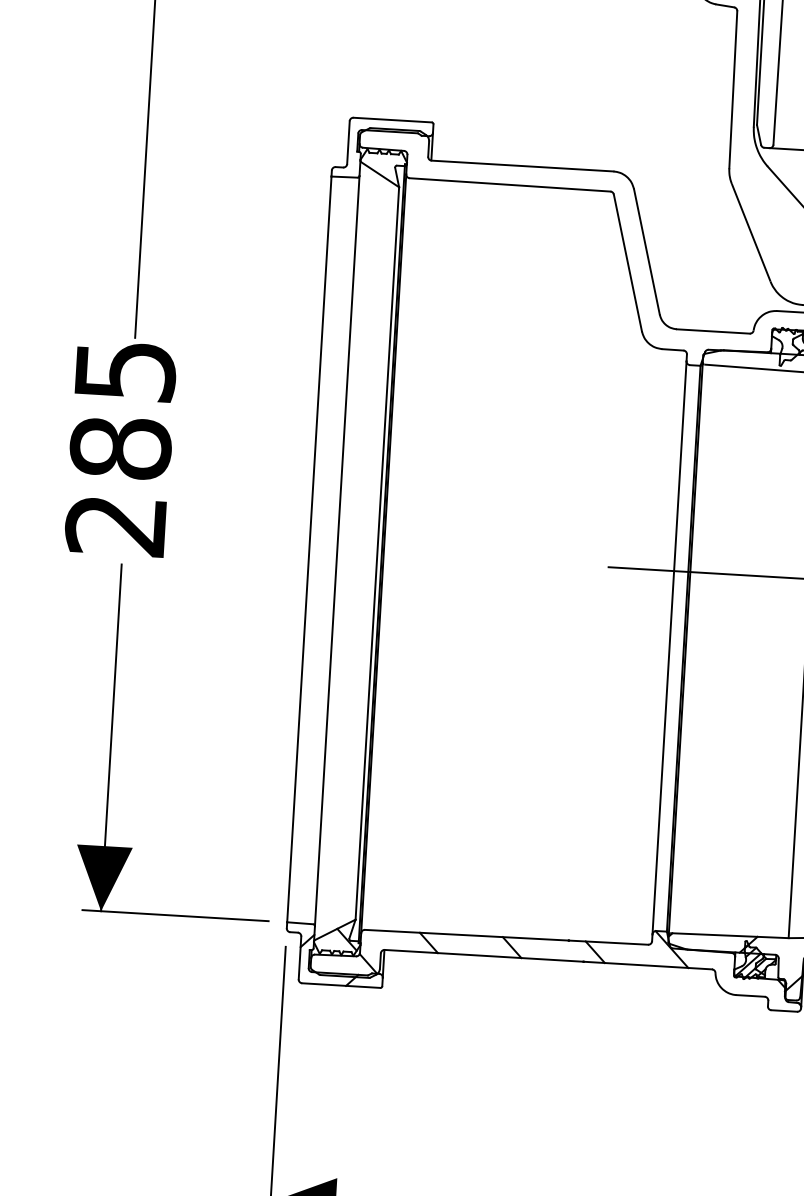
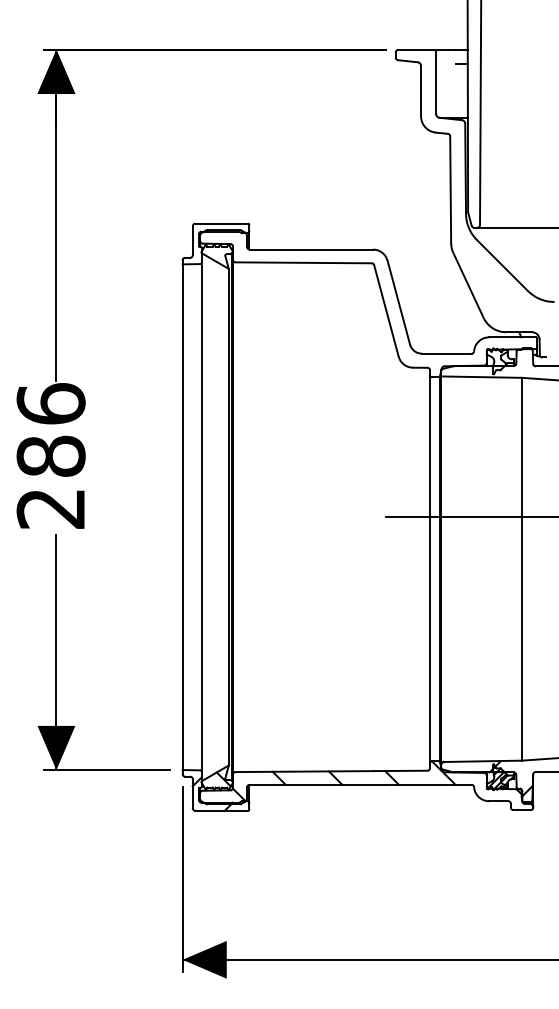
text: (124, 370) -> (50, 403), 285 -> 286

